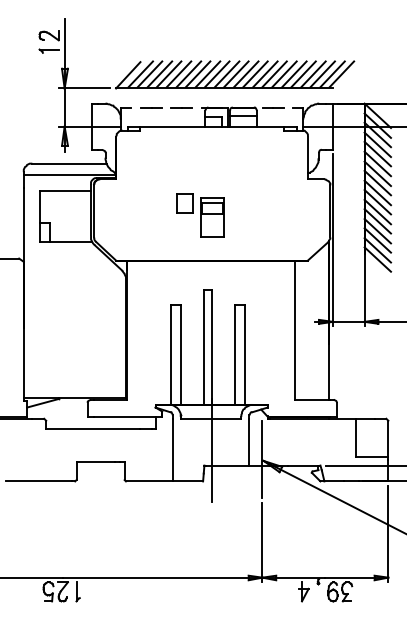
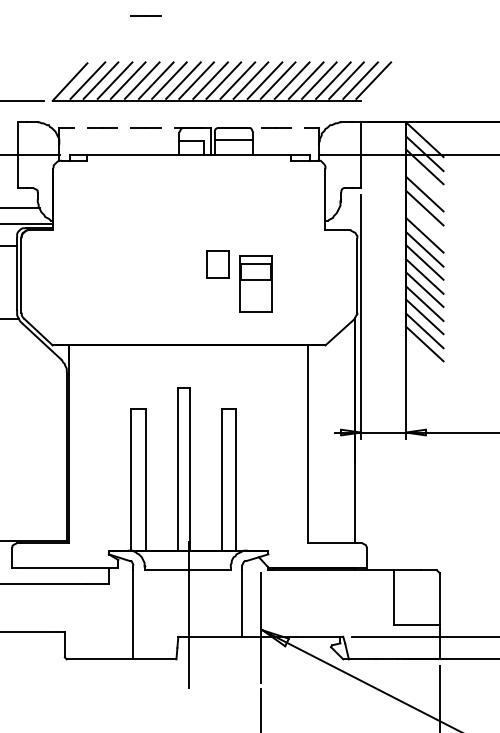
line: (181, 28) -> (145, 15), added
line: (377, 144) -> (424, 180), removed
line: (377, 173) -> (424, 221), removed
part: (200, 215) -> (239, 281), moved

